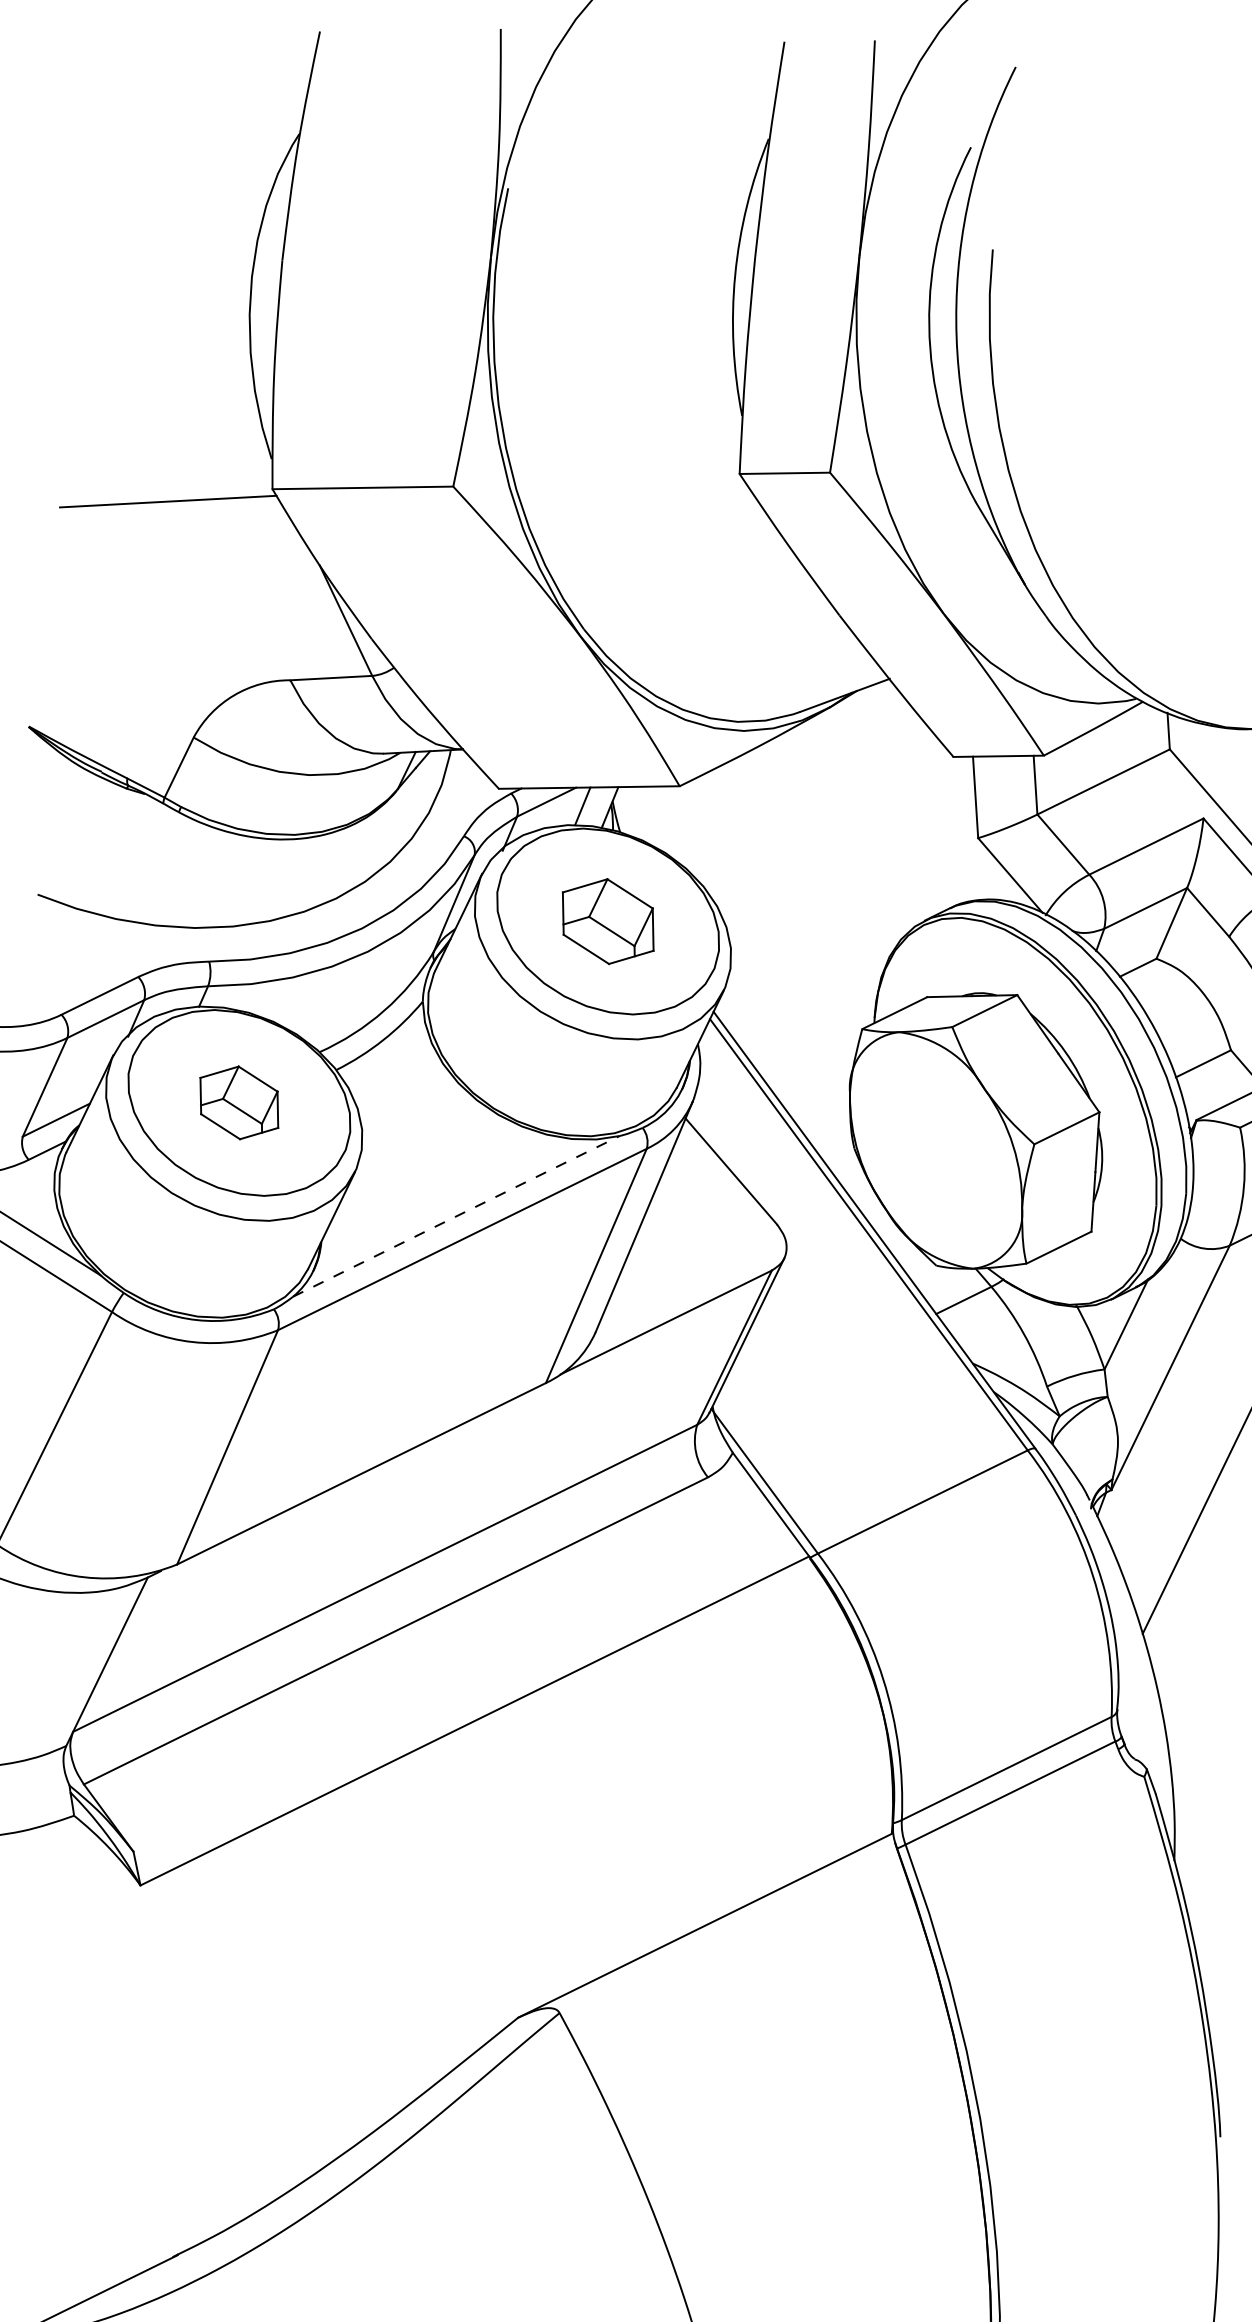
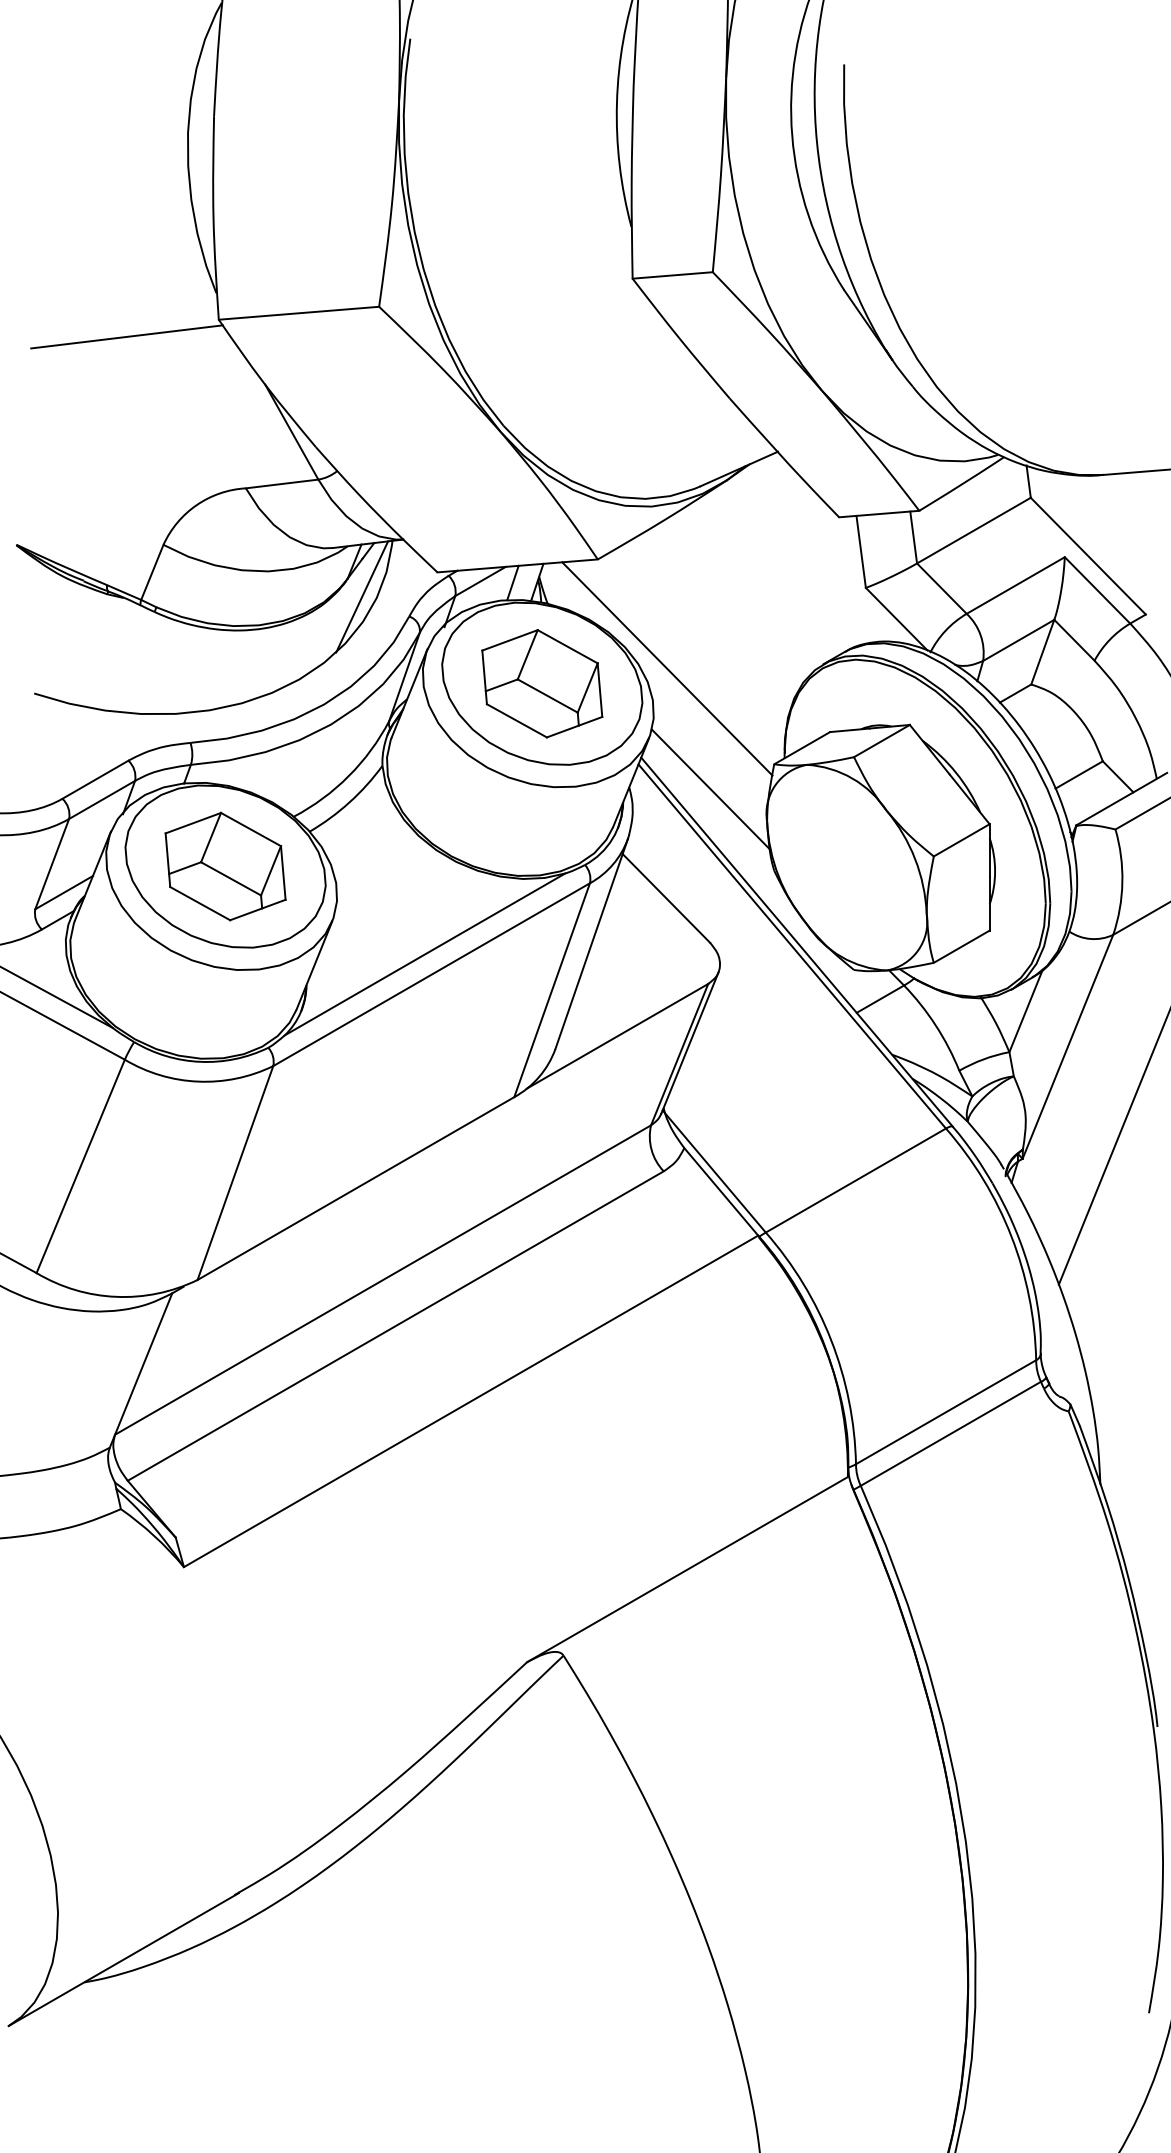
line: (413, 810) -> (362, 596), added
line: (749, 913) -> (667, 668), added
part: (608, 921) -> (542, 683), size x1.43
line: (788, 1052) -> (710, 789), added
part: (239, 1102) -> (225, 866), size x1.67
line: (455, 1216) -> (424, 954), dashed -> solid

